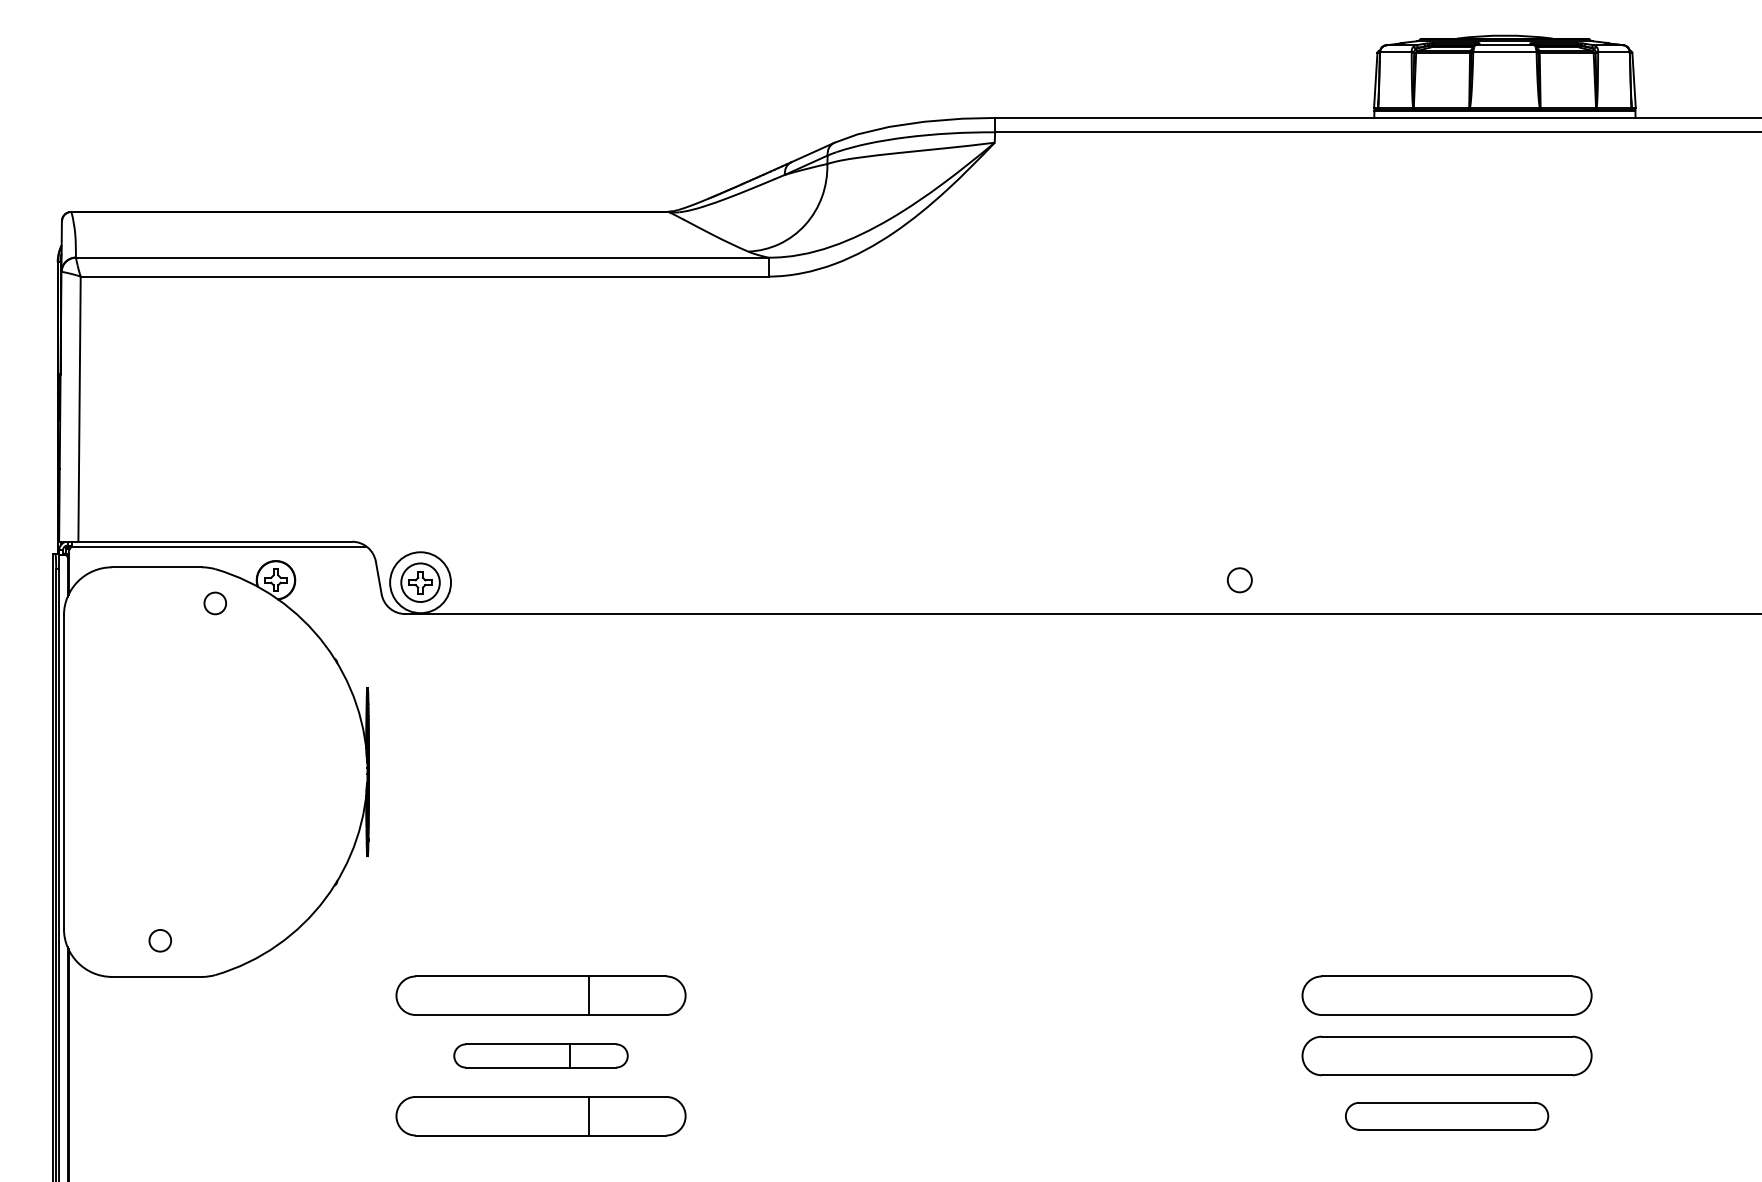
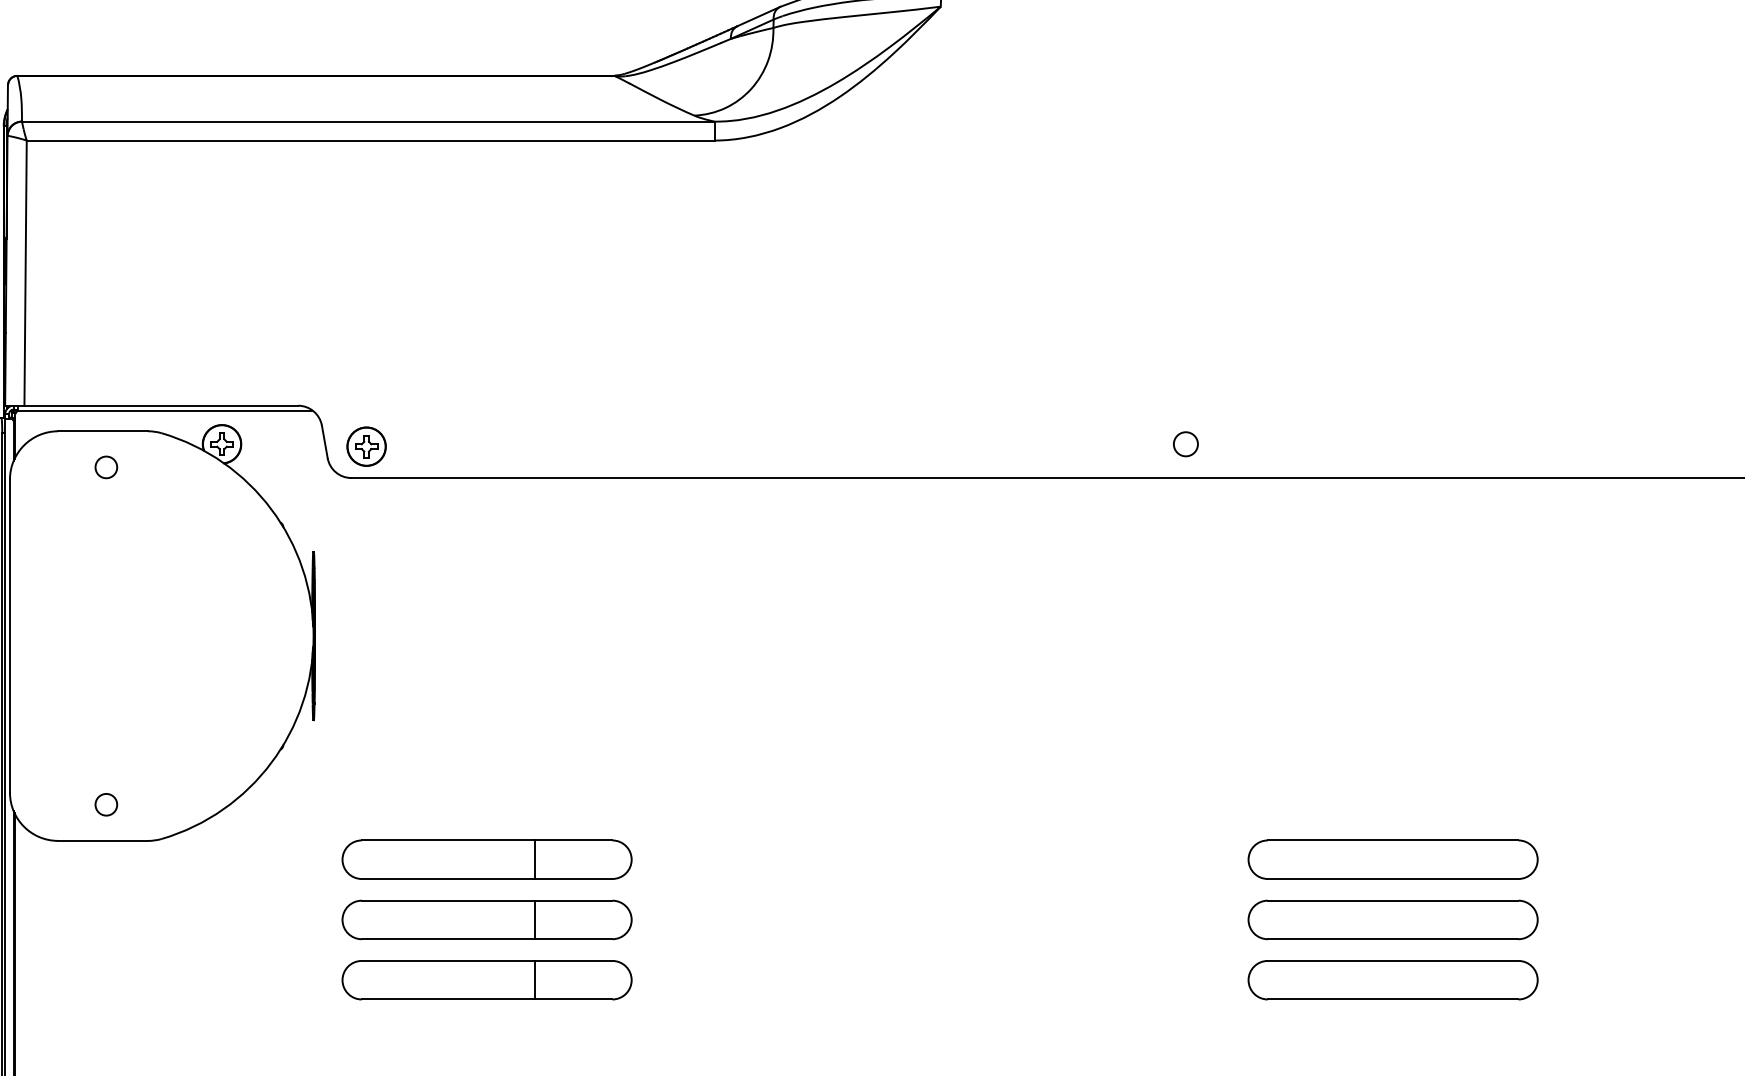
circle: (420, 582) -> (366, 446), size x0.62
circle: (214, 603) -> (105, 467), moved
part: (540, 1055) -> (486, 919), size x1.67
part: (1446, 1116) -> (1392, 980), size x1.43

